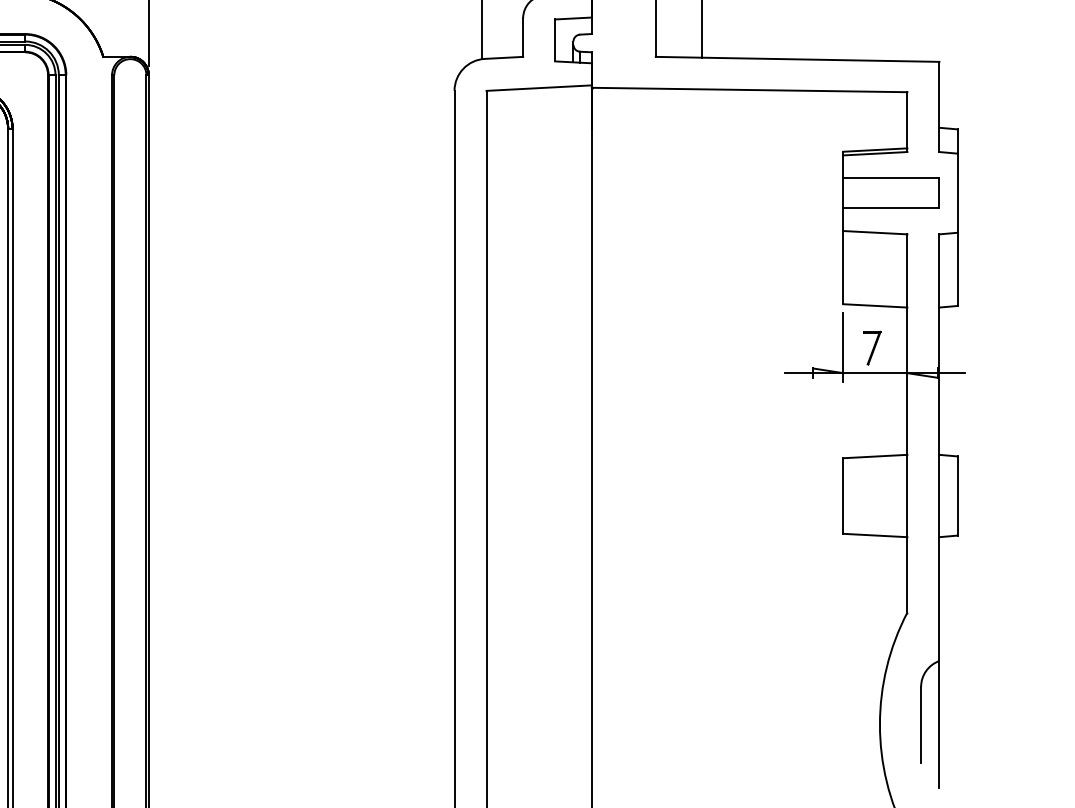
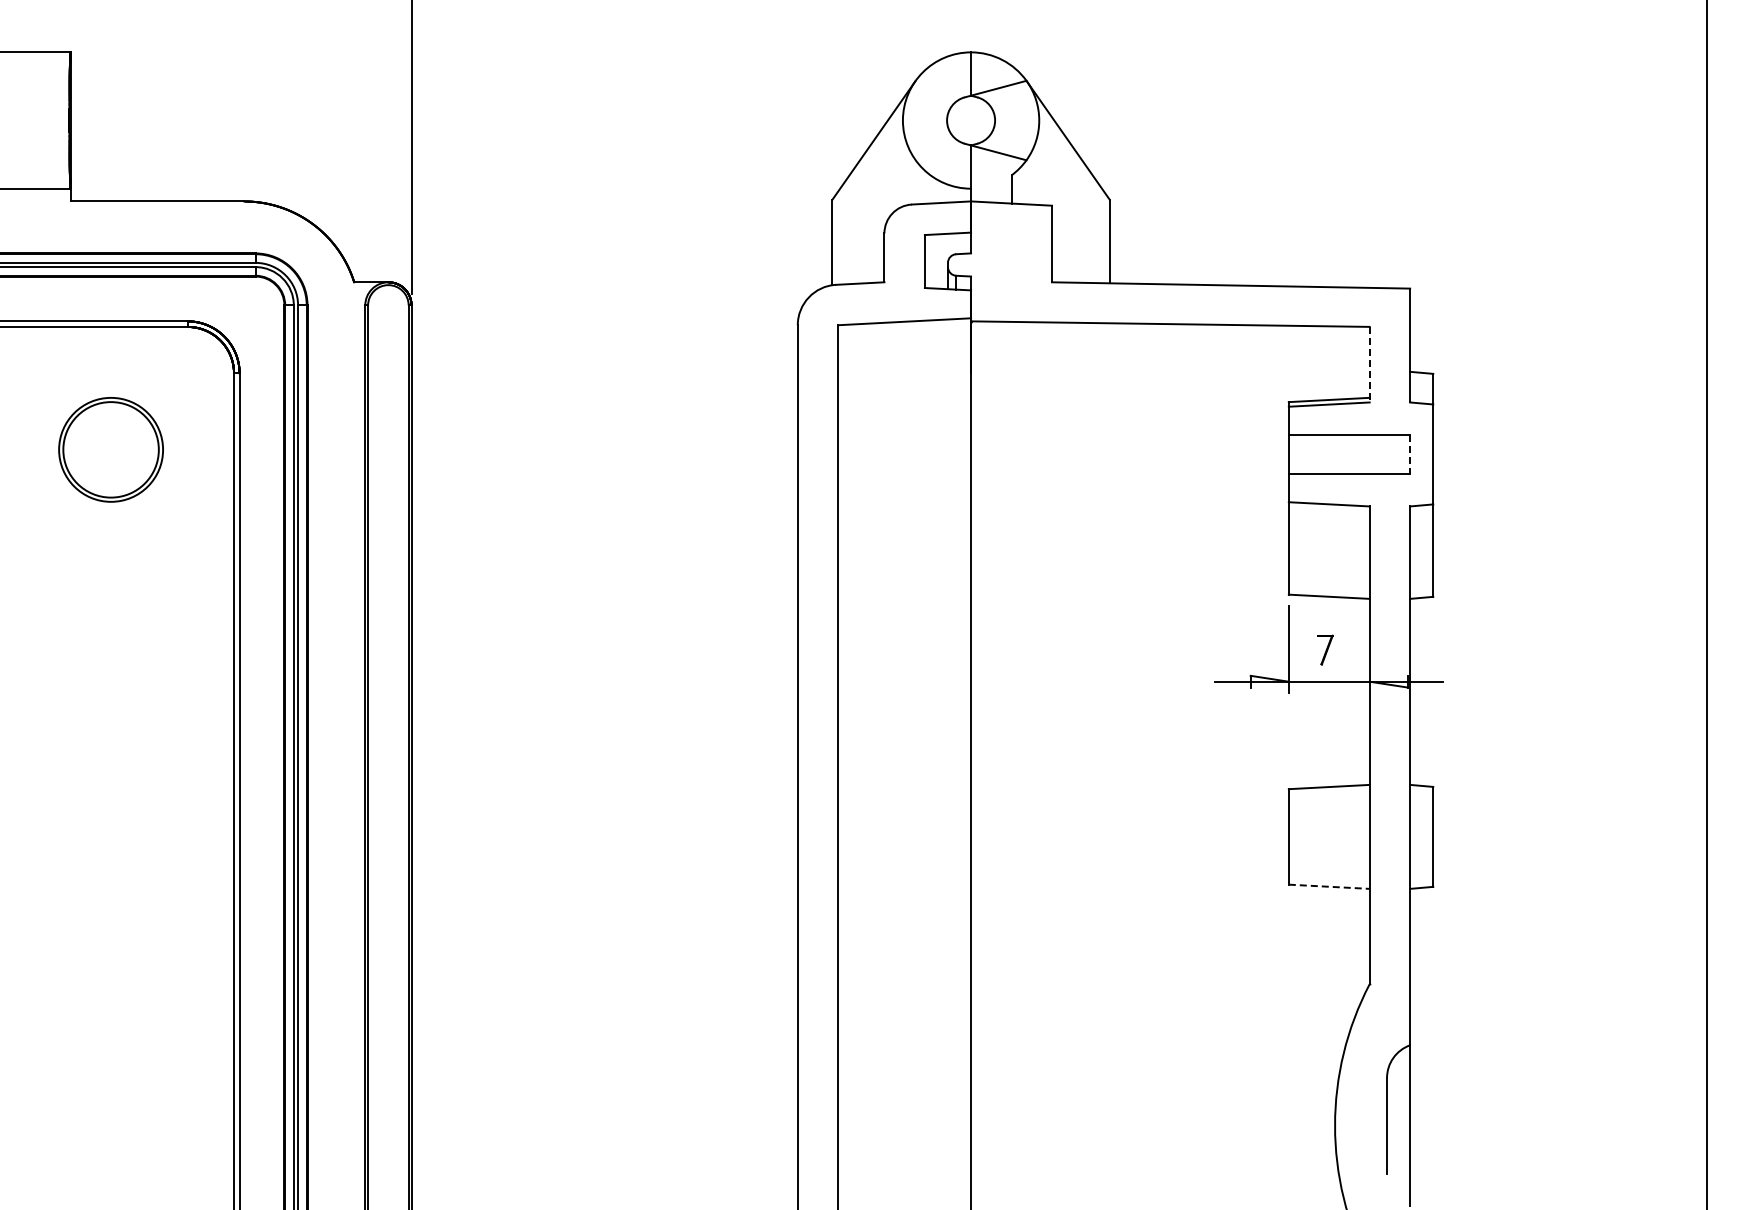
line: (907, 121) -> (1369, 364), solid -> dashed
line: (939, 193) -> (1410, 454), solid -> dashed
part: (872, 347) -> (1325, 649), size x0.7
line: (875, 535) -> (1329, 886), solid -> dashed

